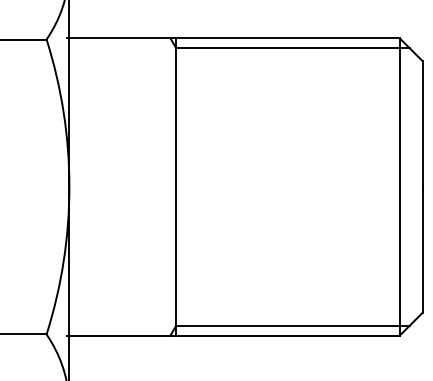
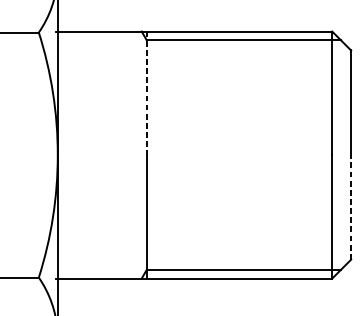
line: (176, 113) -> (146, 94), solid -> dashed
line: (422, 249) -> (351, 207), solid -> dashed

